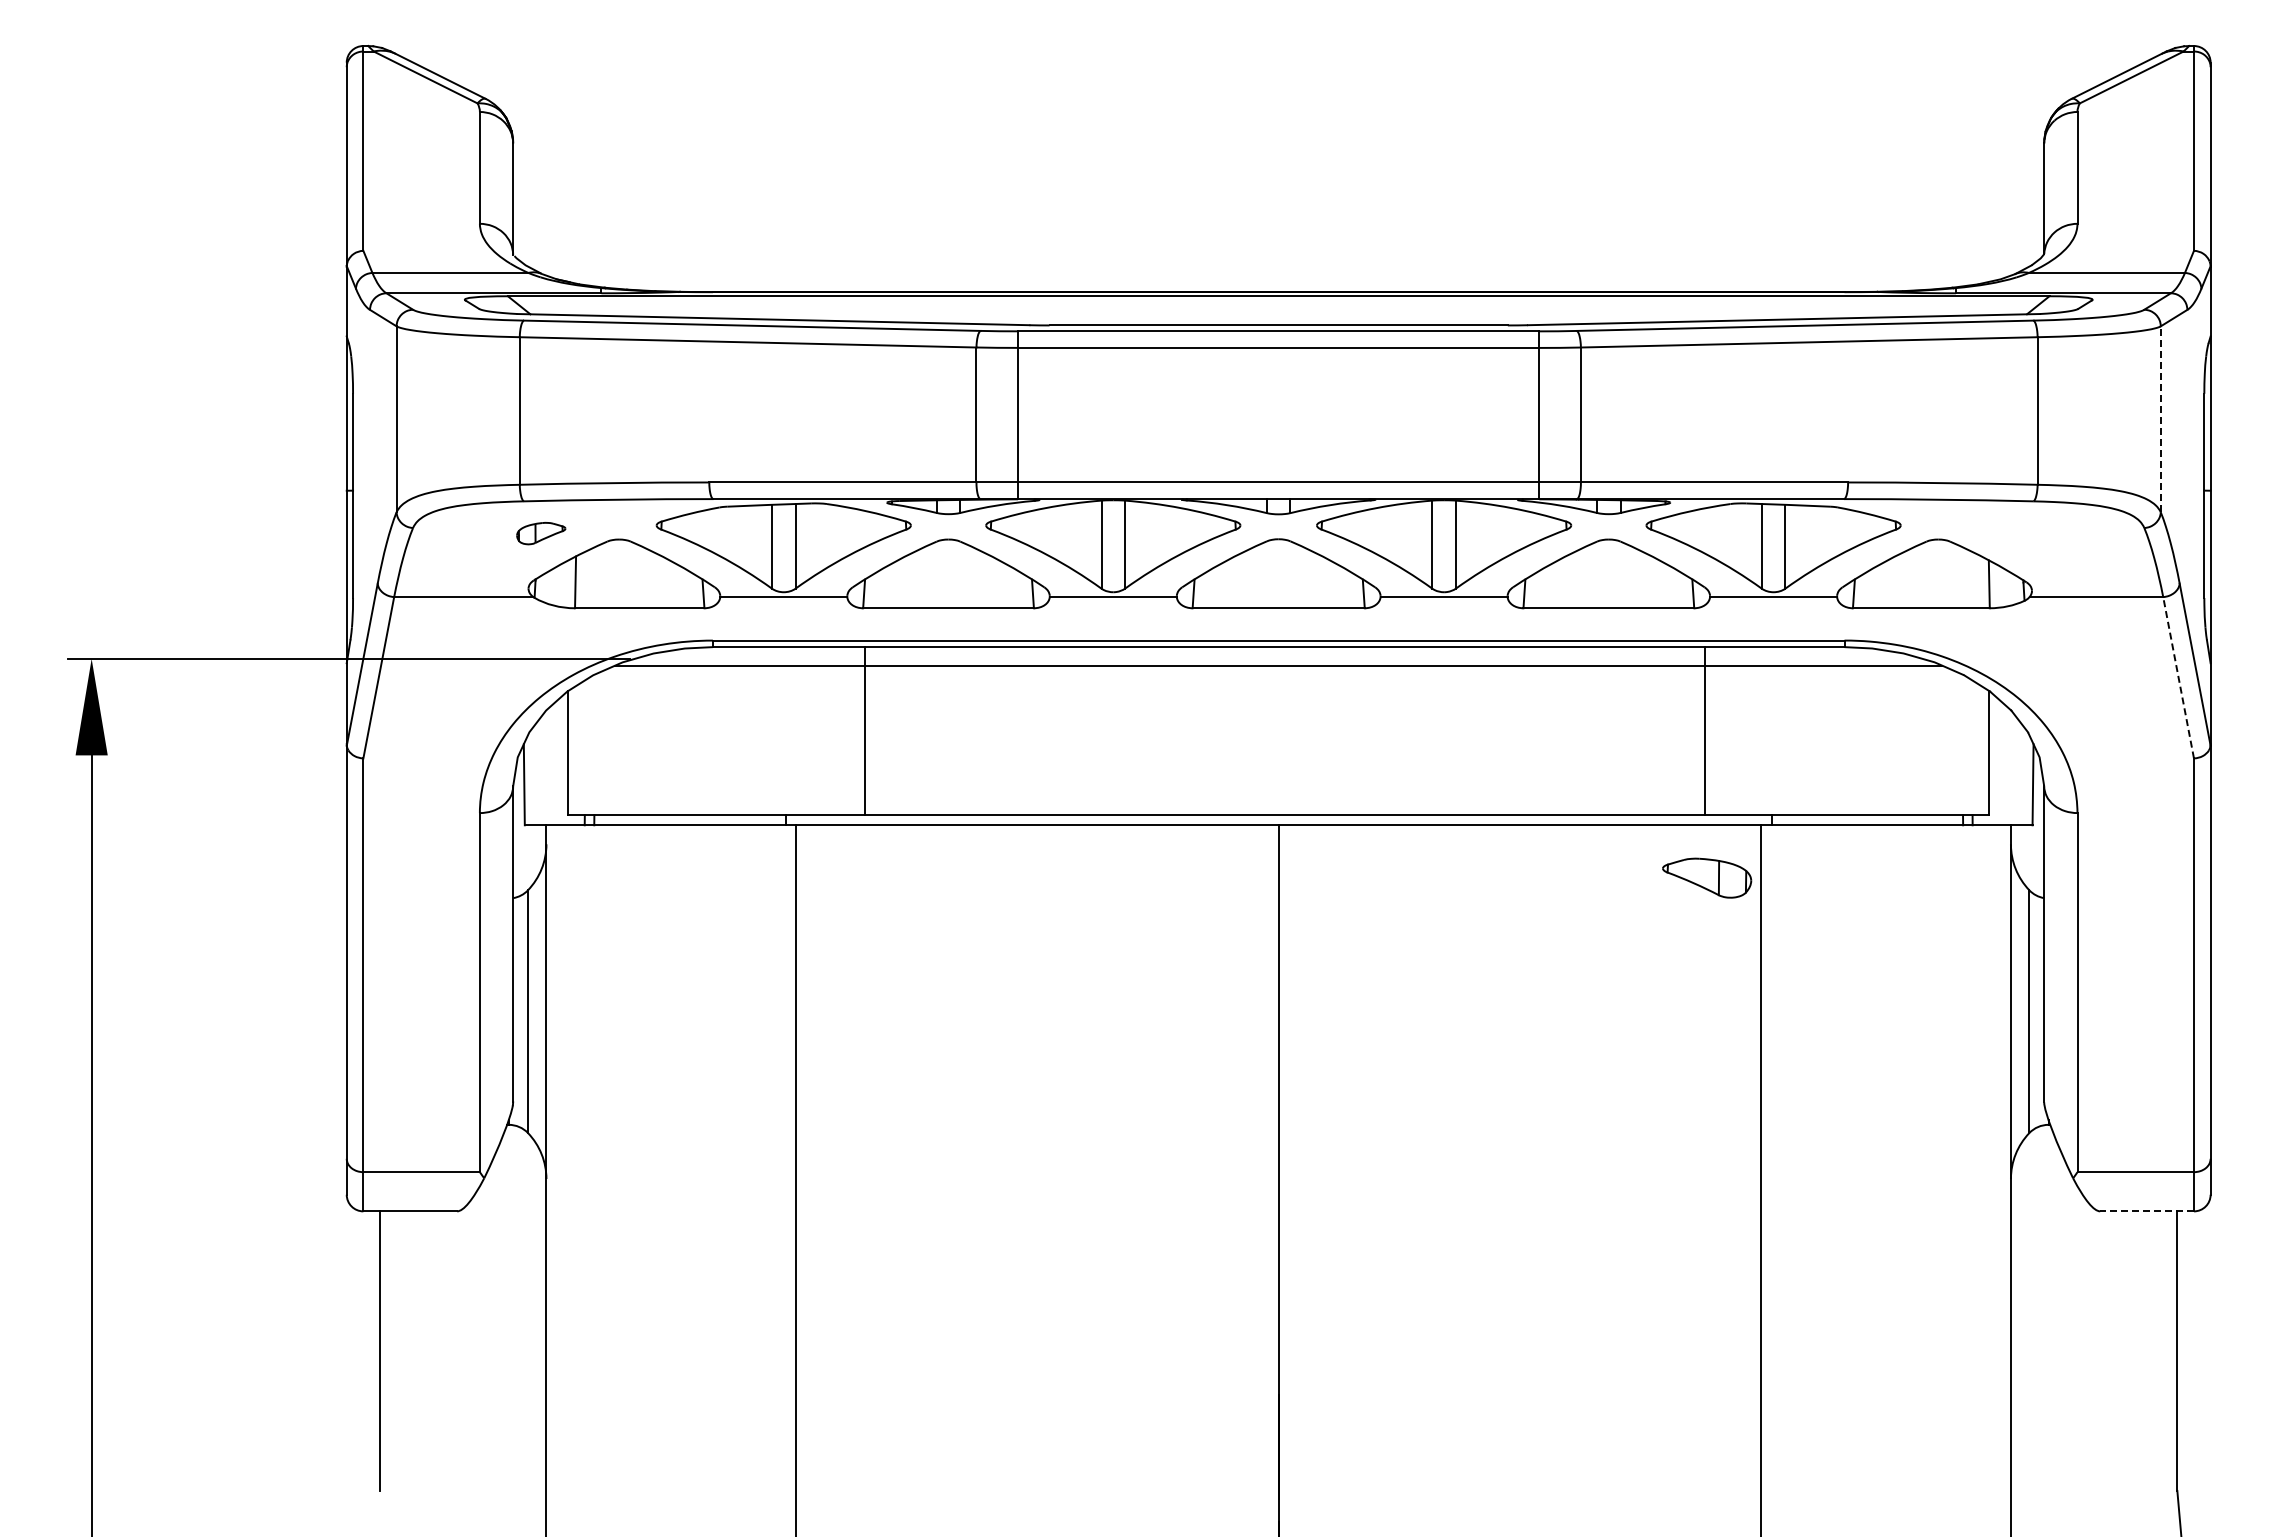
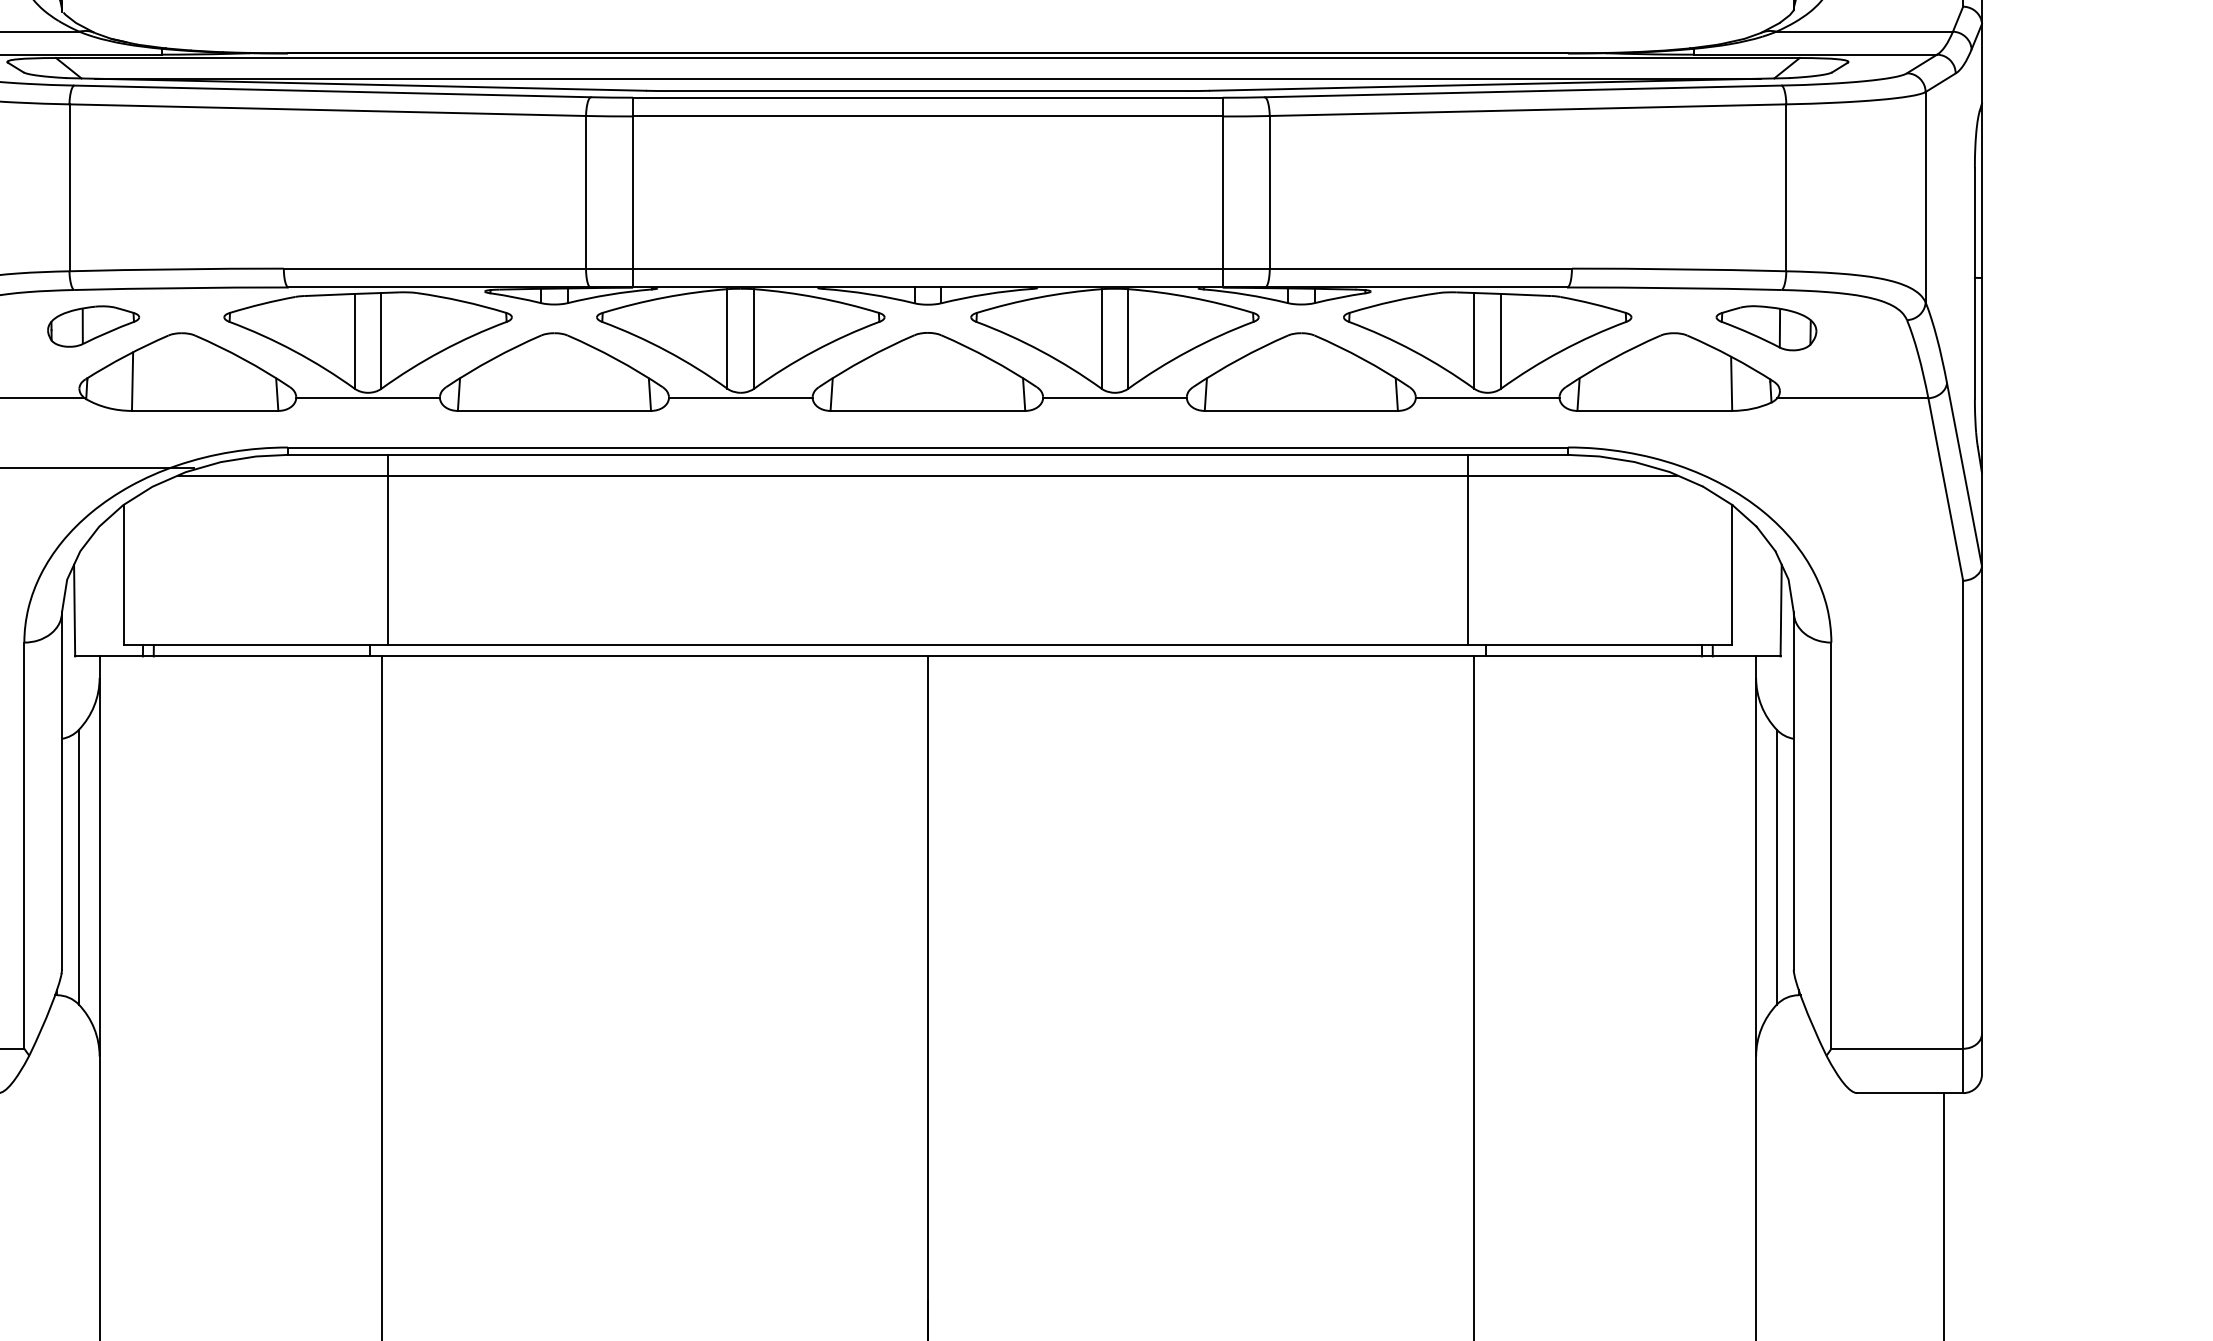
line: (1278, 314) -> (927, 78), added
line: (2160, 419) -> (1925, 197), dashed -> solid
part: (541, 533) -> (94, 326), size x1.67
line: (2178, 677) -> (1945, 489), dashed -> solid
line: (865, 731) -> (388, 550), moved
line: (1705, 731) -> (1468, 550), moved
part: (1707, 877) -> (1766, 327), moved
line: (2147, 1211) -> (1910, 1093), dashed -> solid

